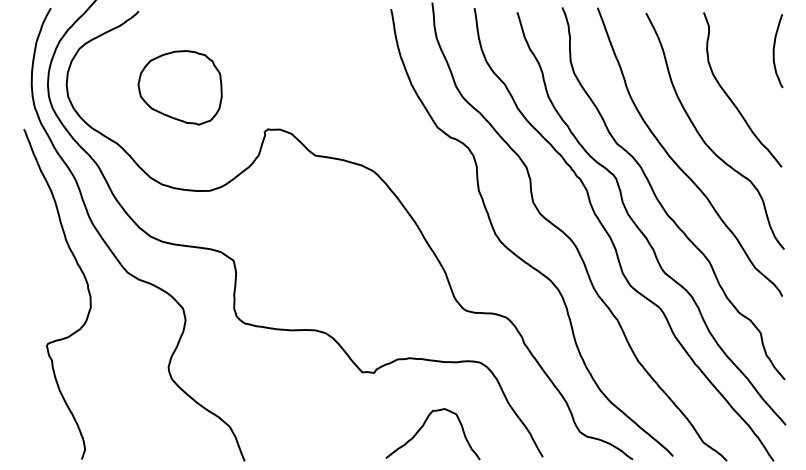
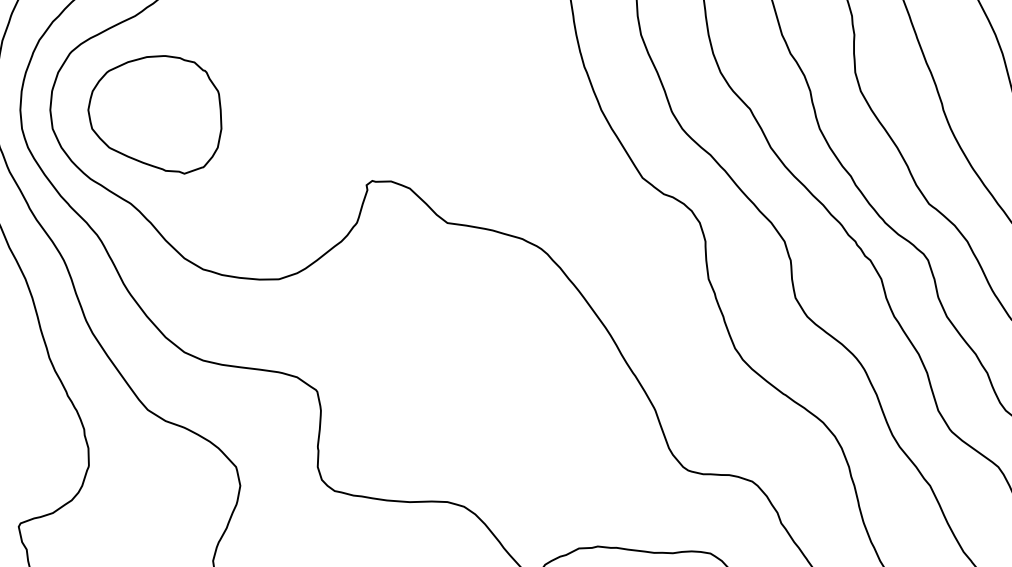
part: (179, 87) -> (153, 114), moved

